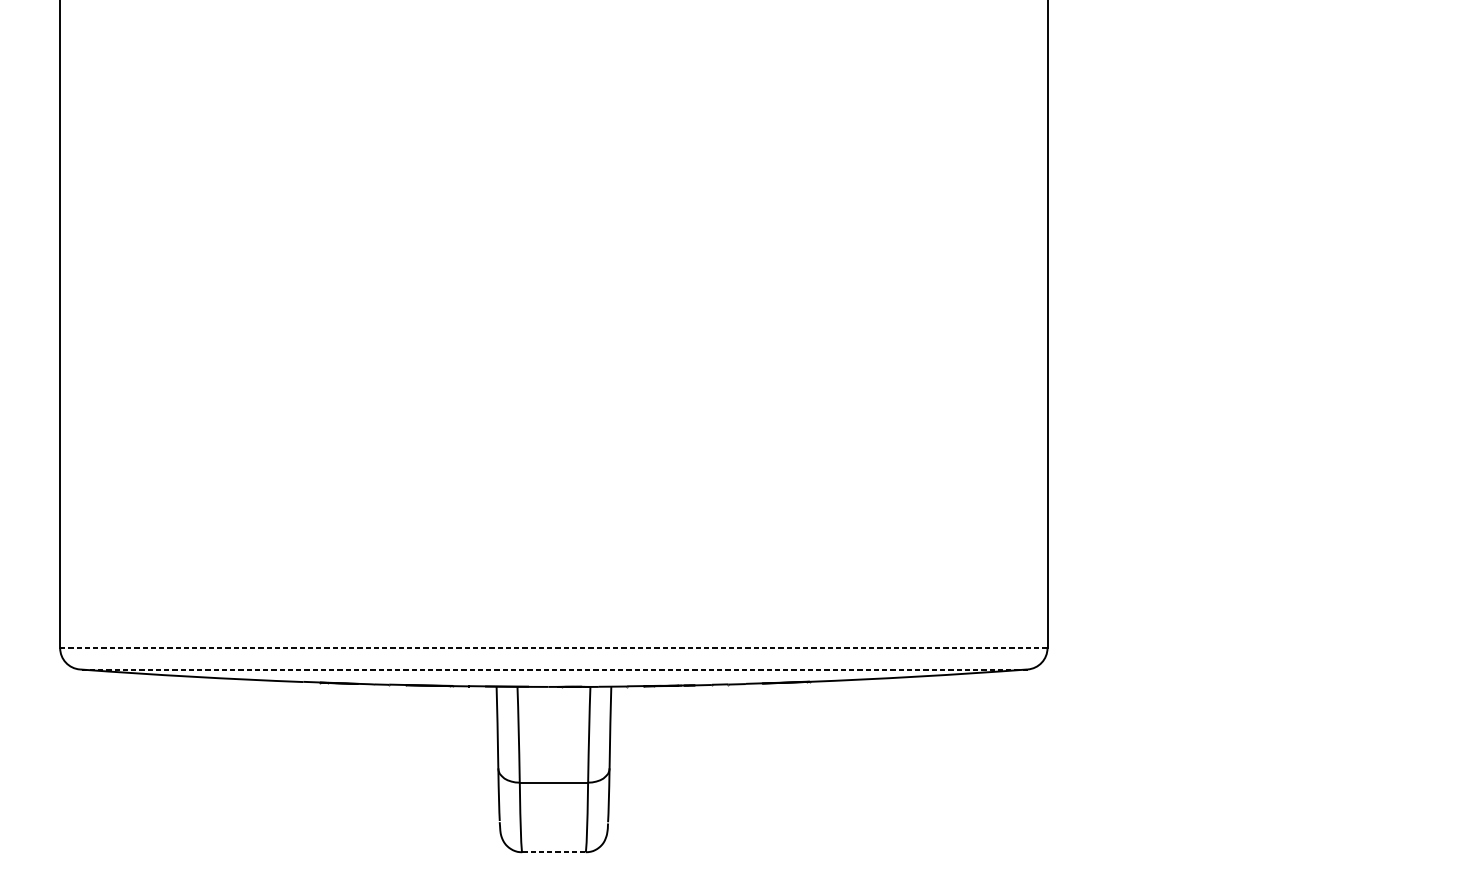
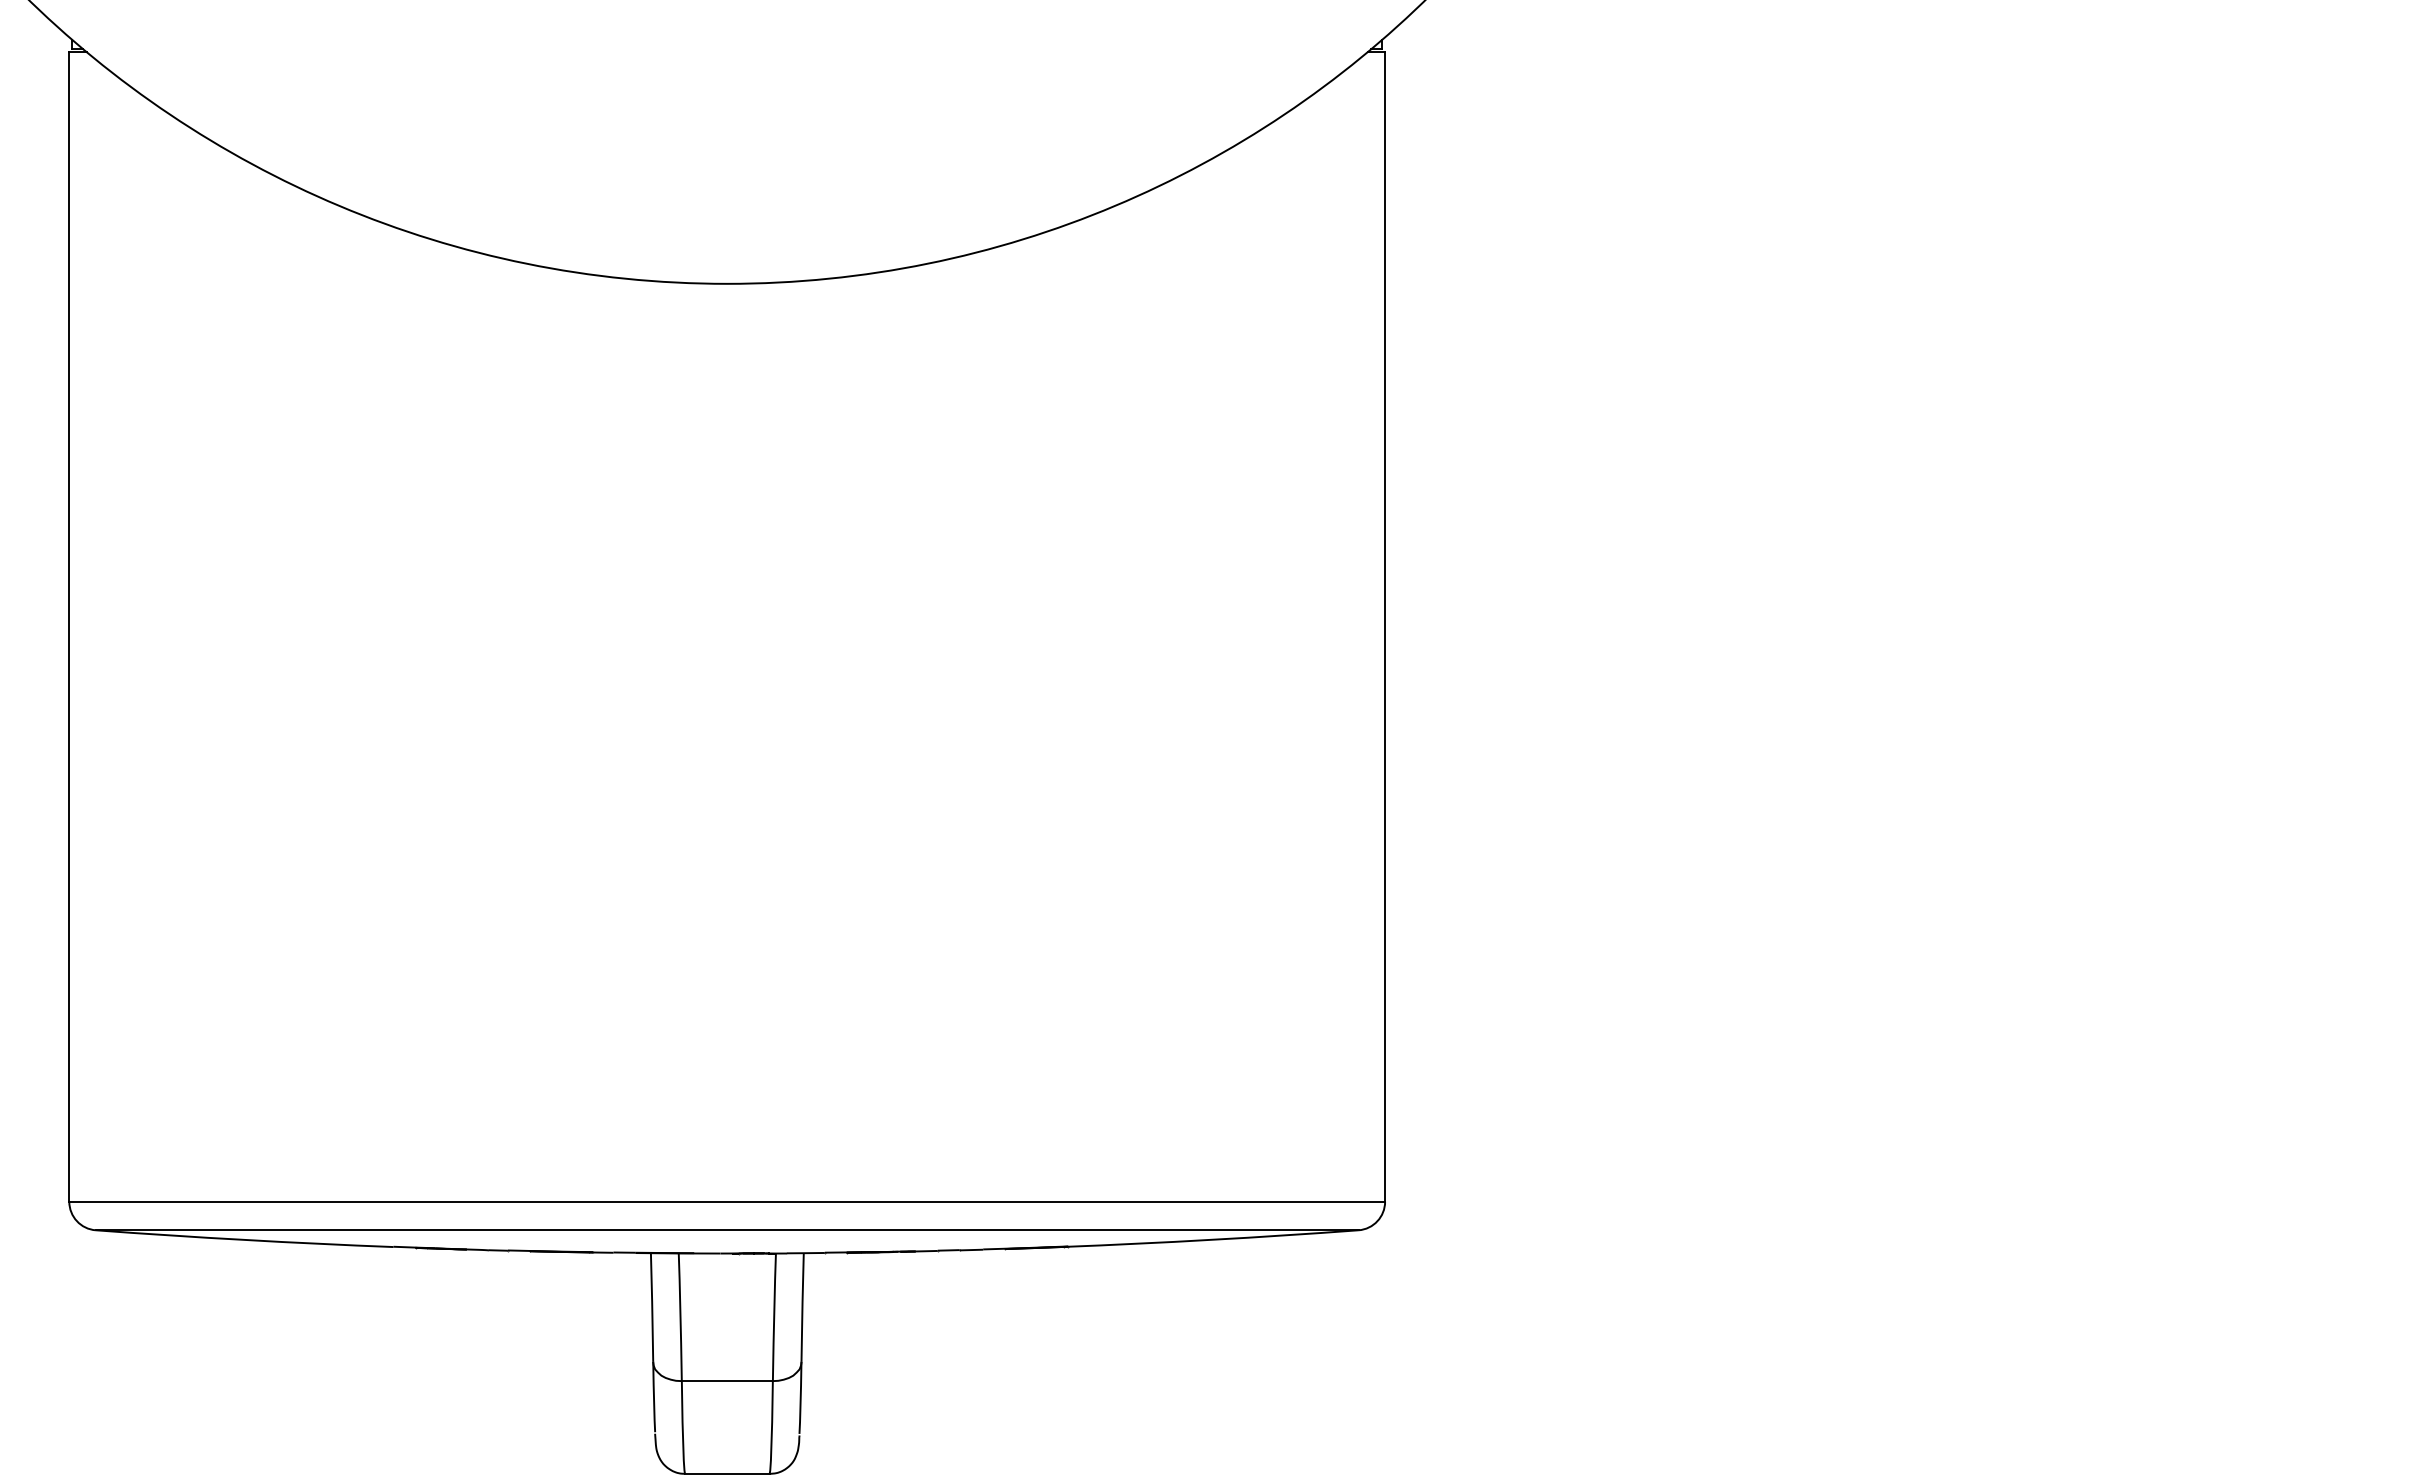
line: (554, 647) -> (727, 1201), dashed -> solid
line: (553, 669) -> (726, 1230), dashed -> solid
line: (554, 851) -> (727, 1473), dashed -> solid

